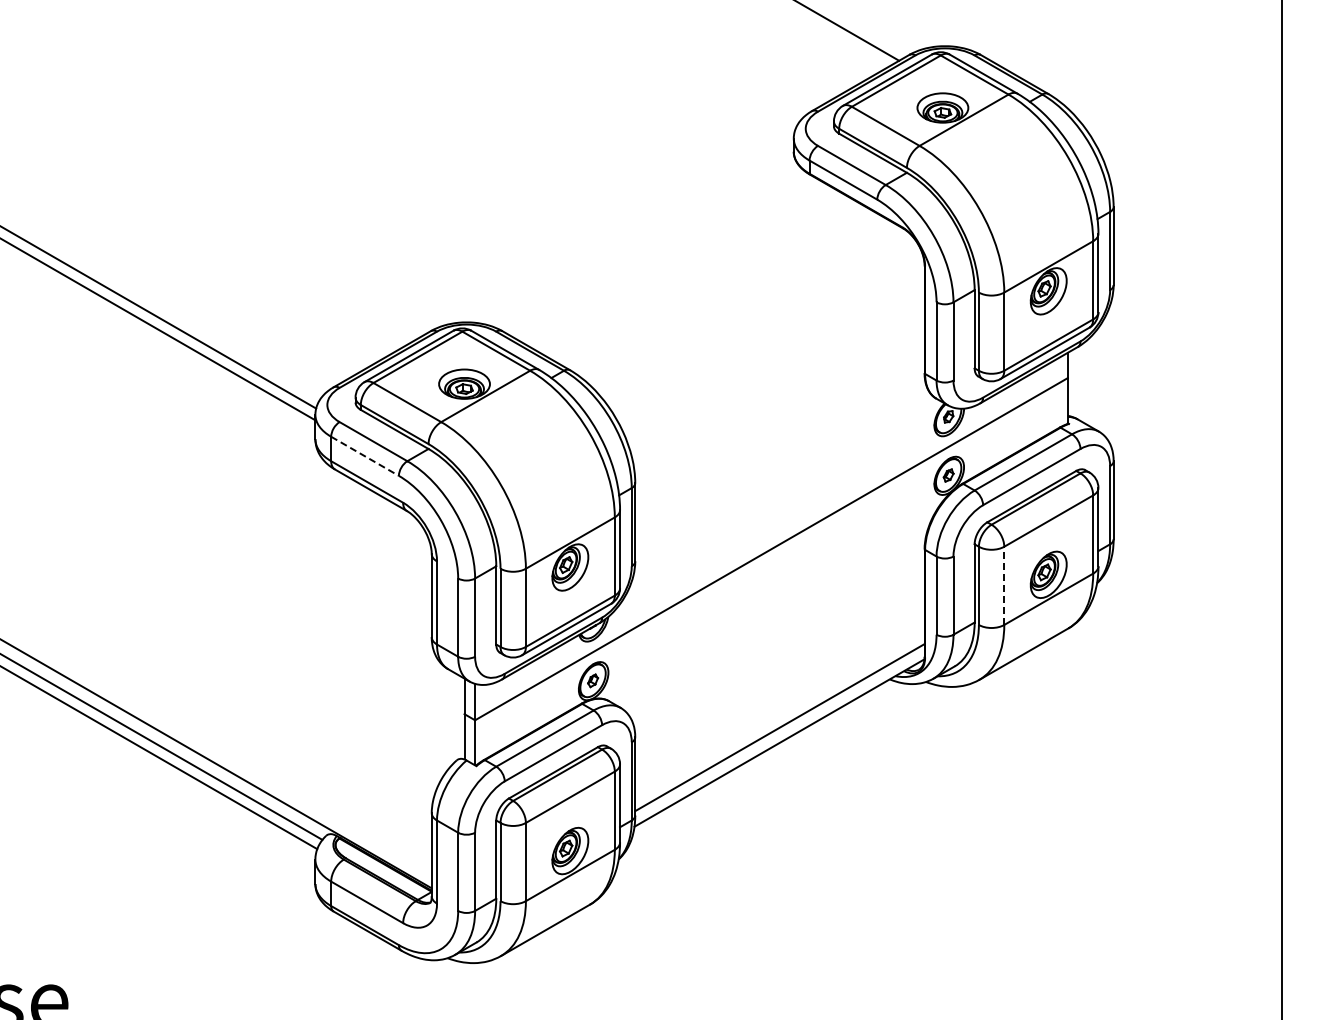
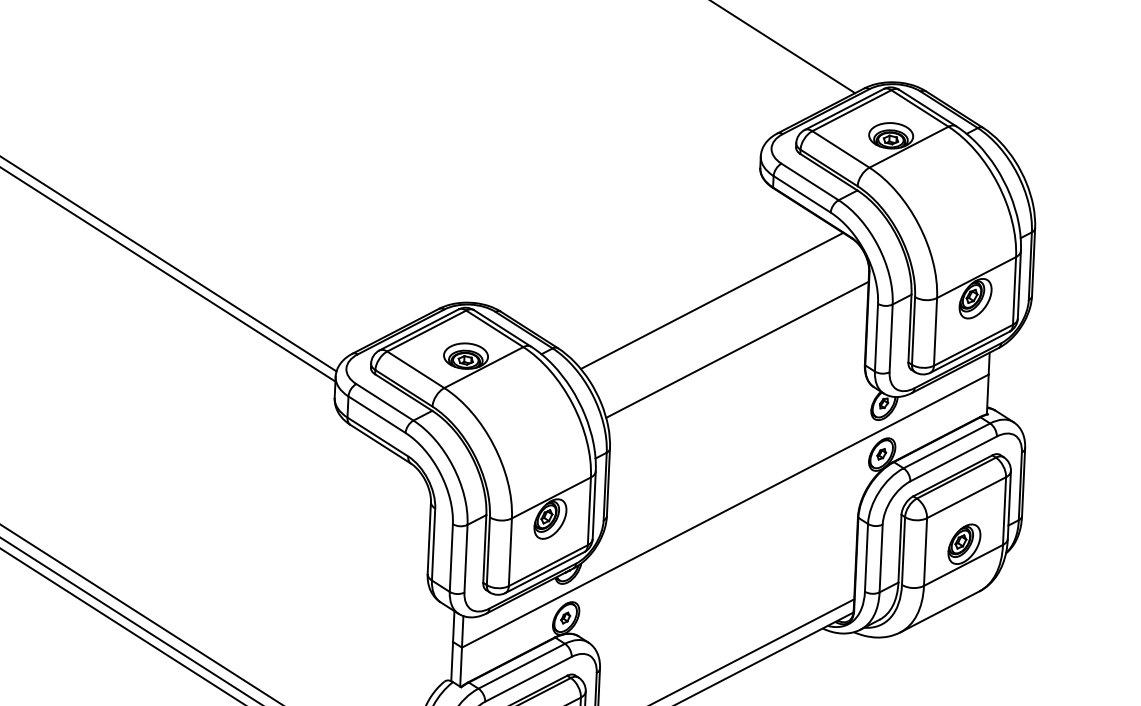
line: (744, 307) -> (711, 300), added
line: (776, 362) -> (737, 349), added
line: (365, 456) -> (377, 414), dashed -> solid
line: (1004, 585) -> (925, 551), dashed -> solid

